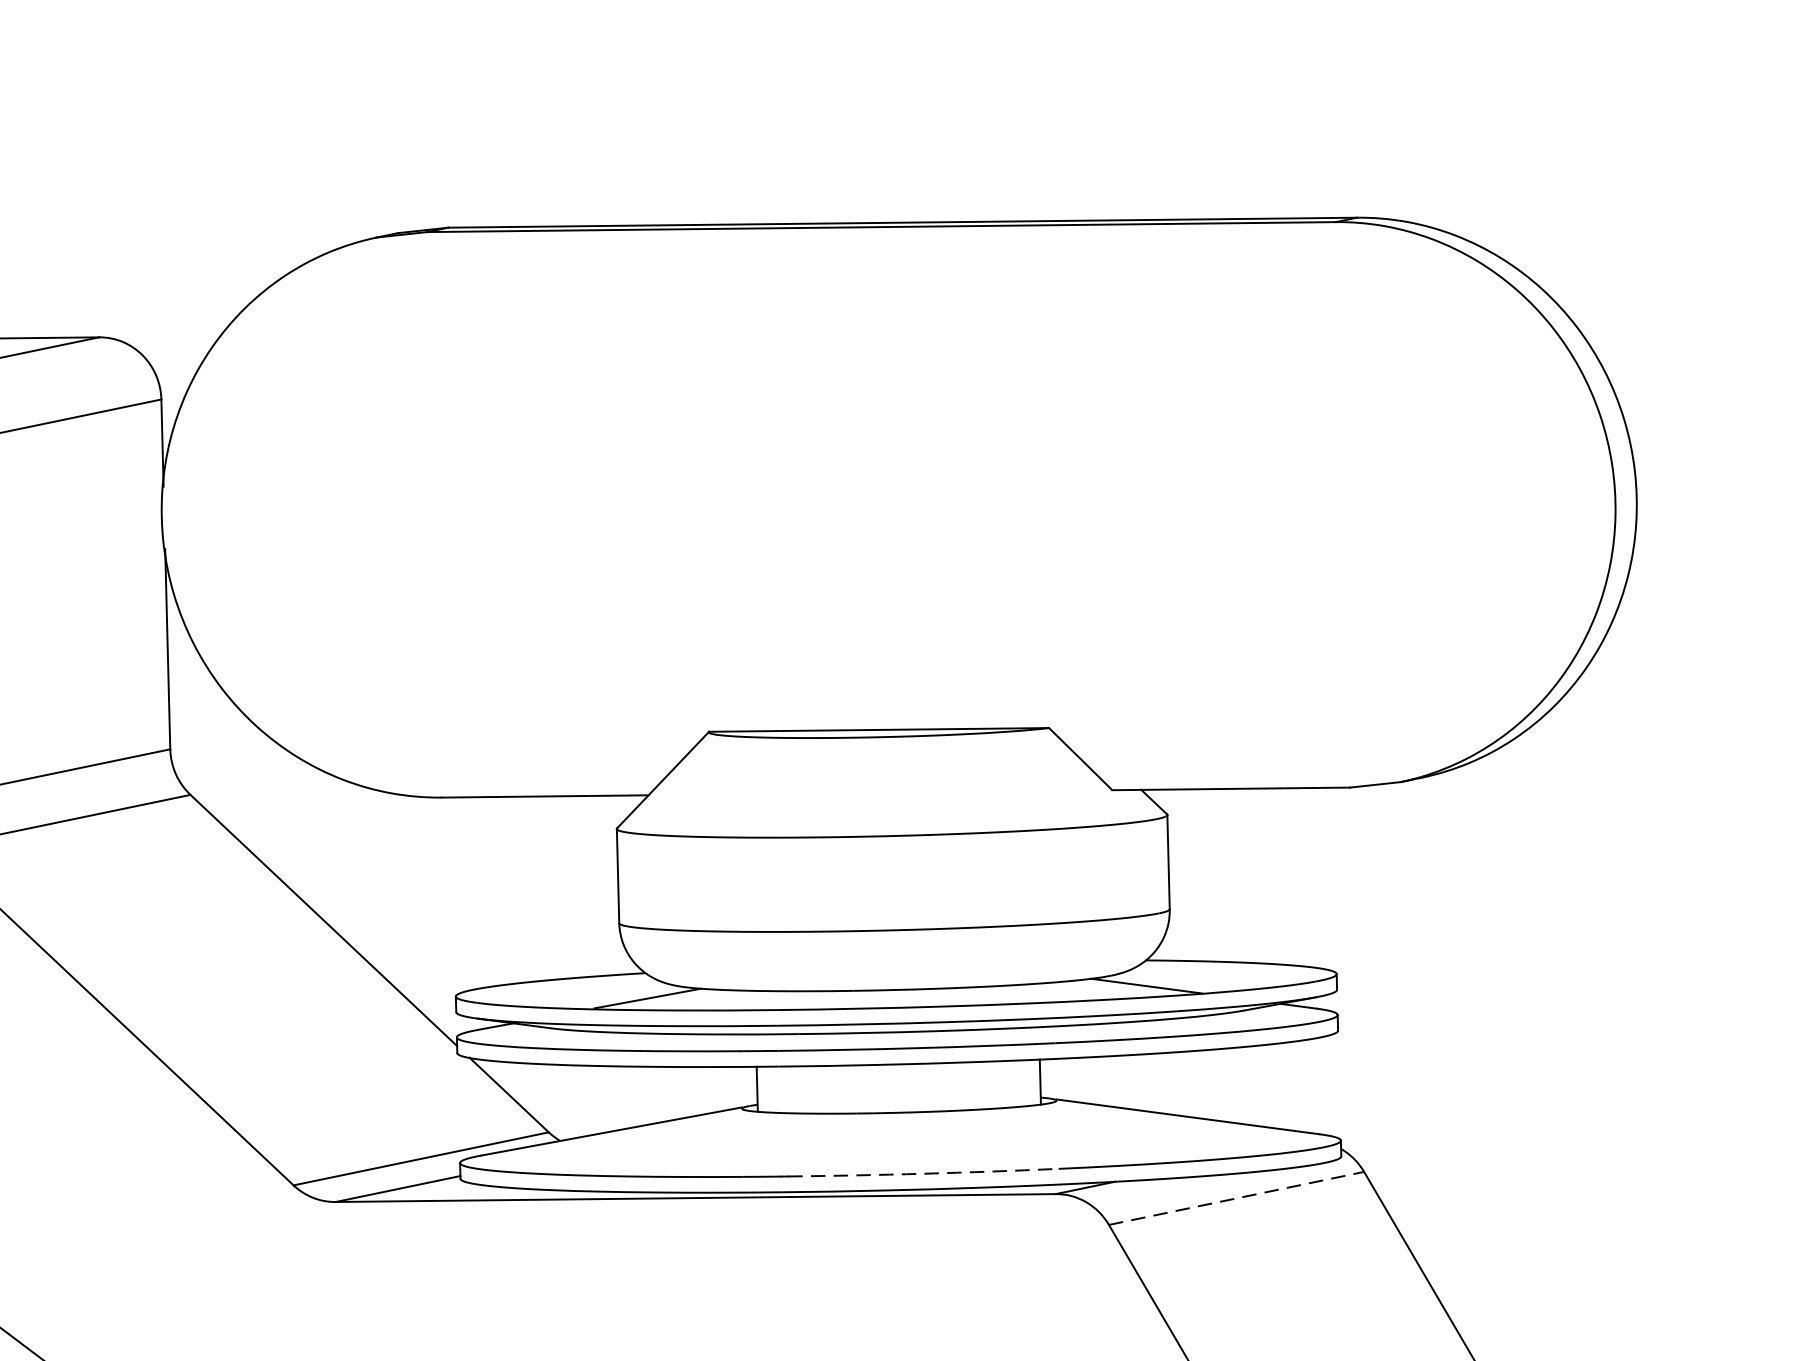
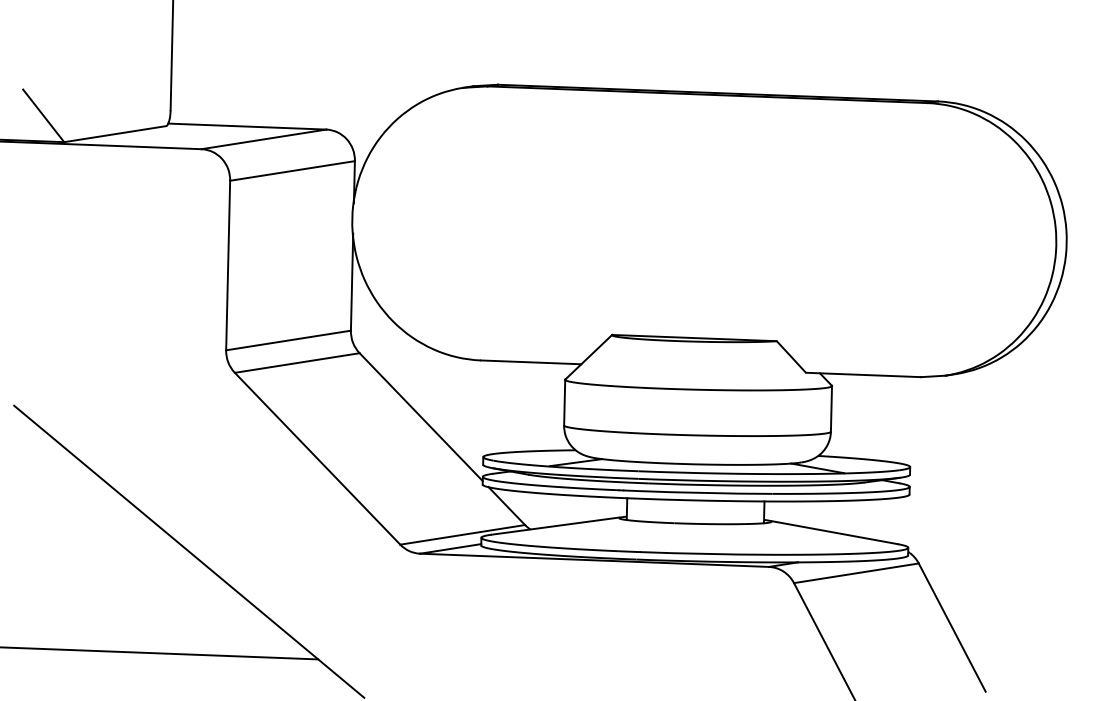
arc: (923, 1172) -> (705, 553), dashed -> solid
line: (1236, 1198) -> (856, 573), dashed -> solid

